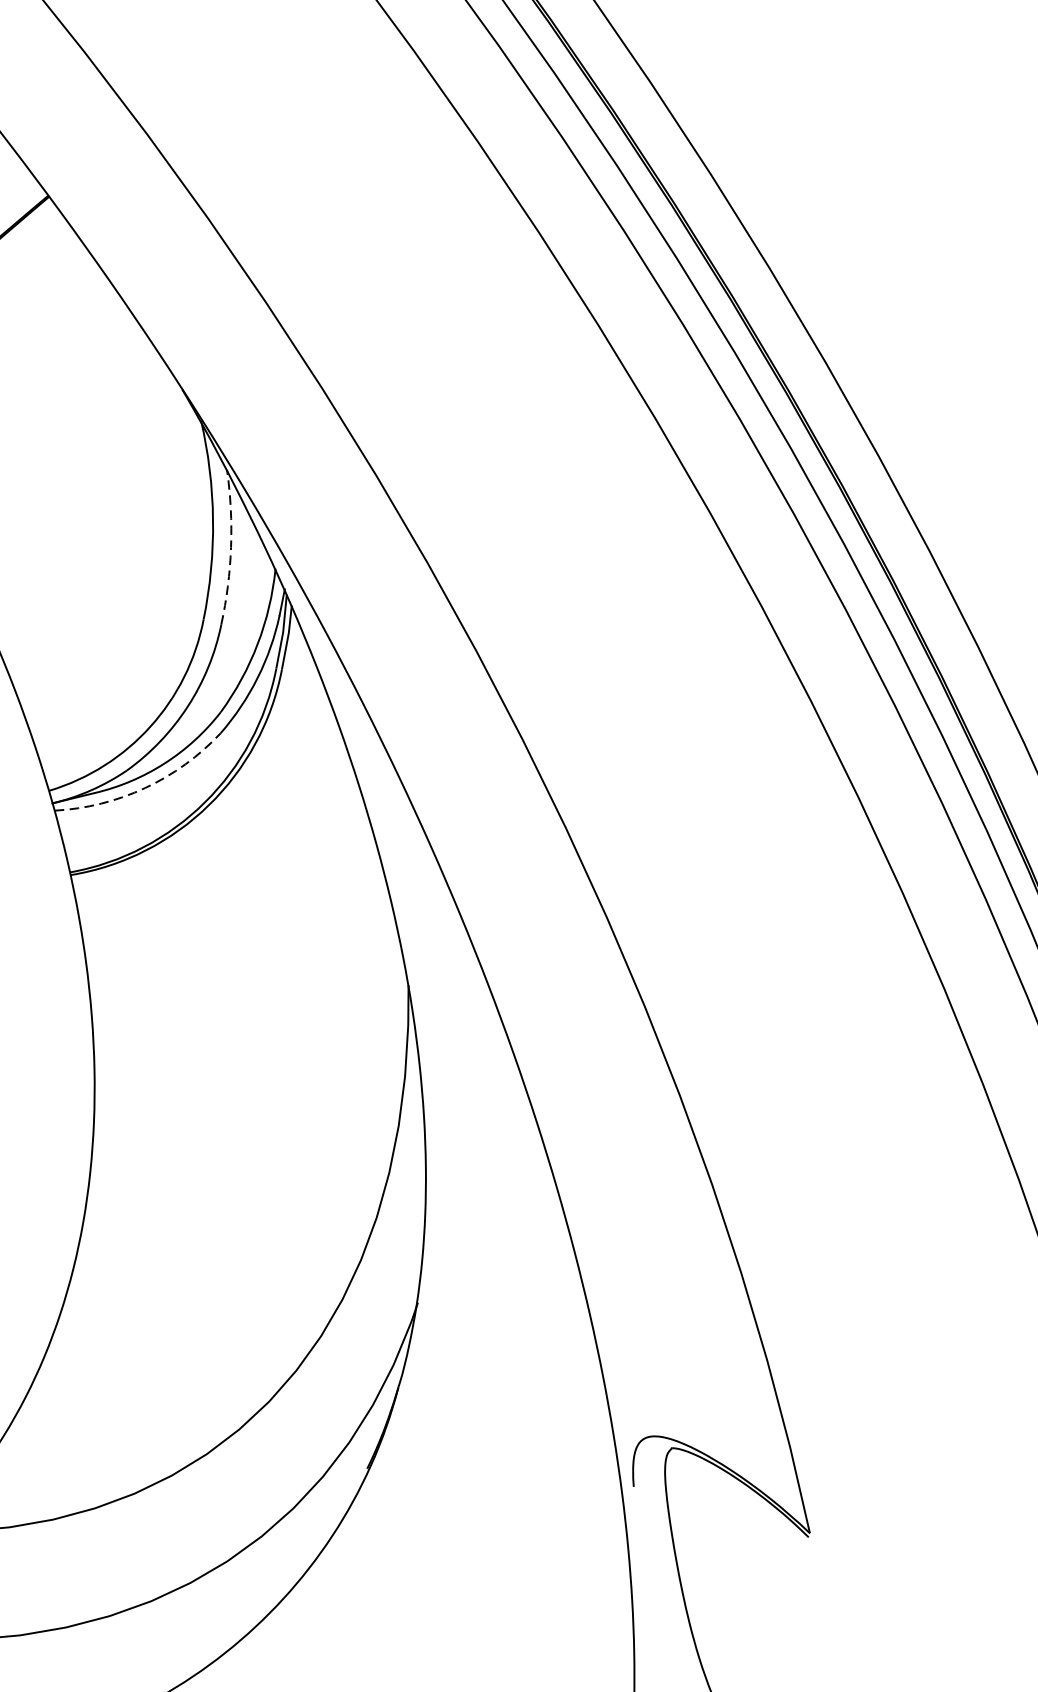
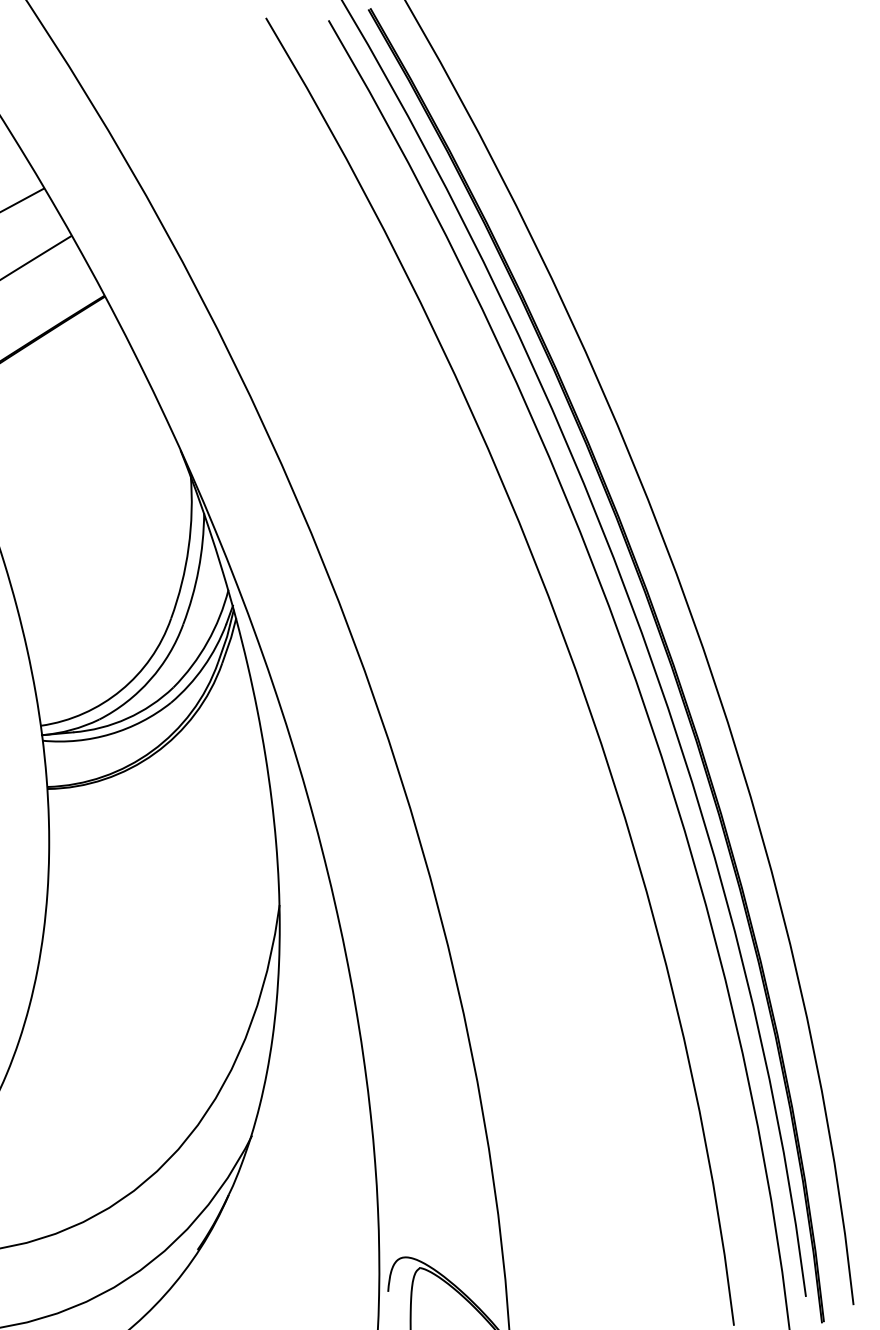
arc: (230, 547) -> (198, 569), dashed -> solid
arc: (145, 788) -> (110, 734), dashed -> solid

